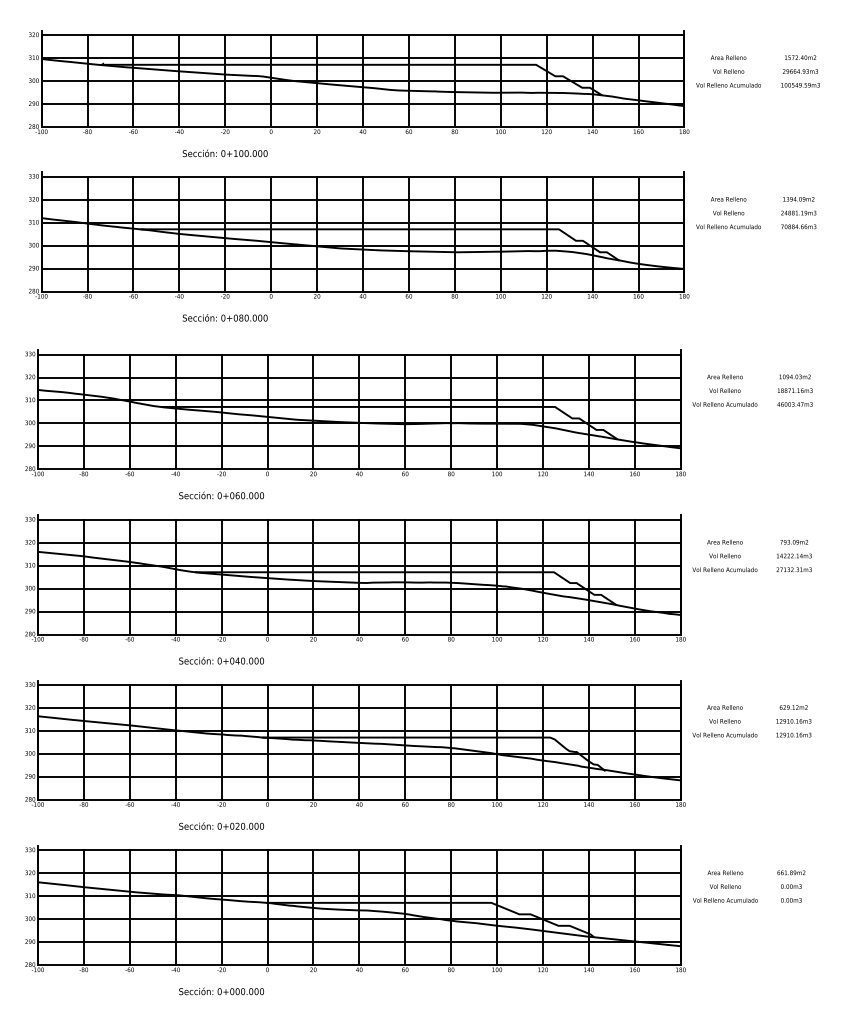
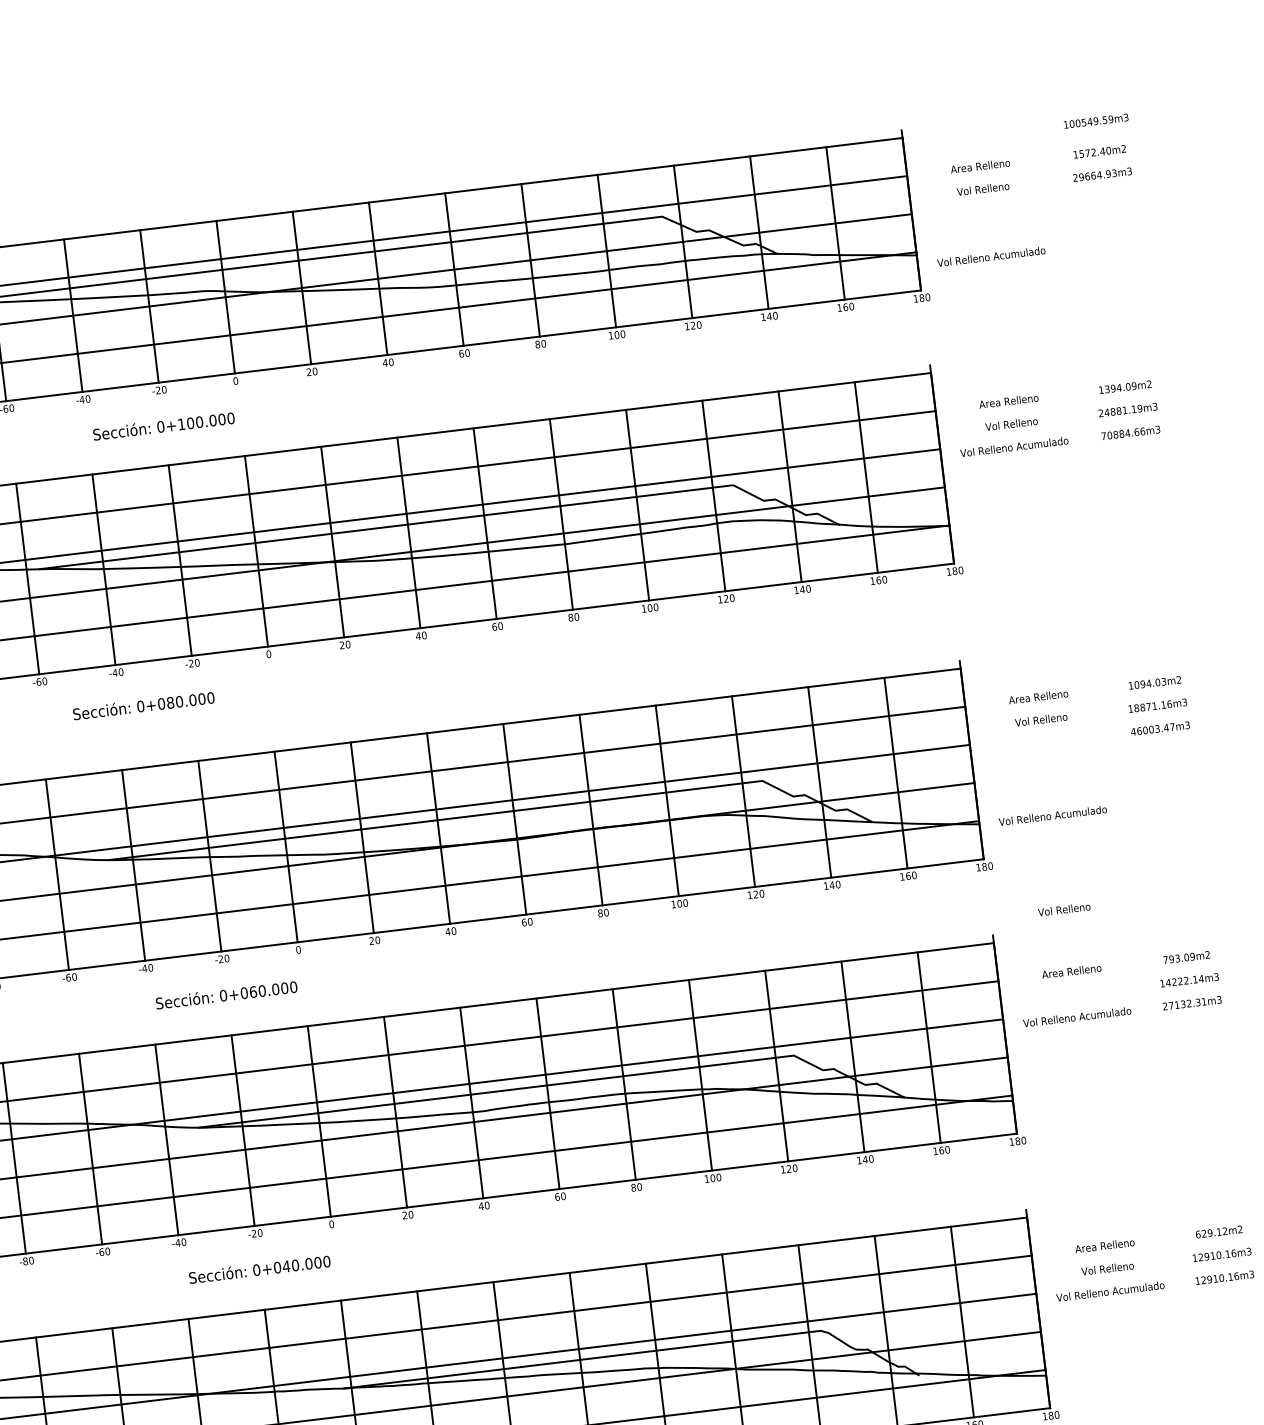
text: (728, 85) -> (991, 257), moved
text: (800, 85) -> (1096, 121), moved
text: (224, 317) -> (142, 705), moved
text: (724, 404) -> (1052, 815), moved
text: (724, 555) -> (1063, 908), moved

